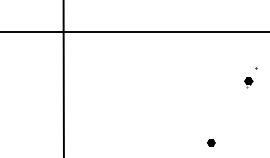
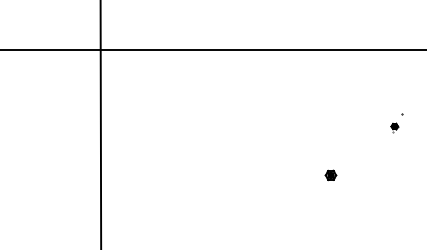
part: (250, 77) -> (396, 122), size x0.6
part: (211, 142) -> (331, 174), moved

